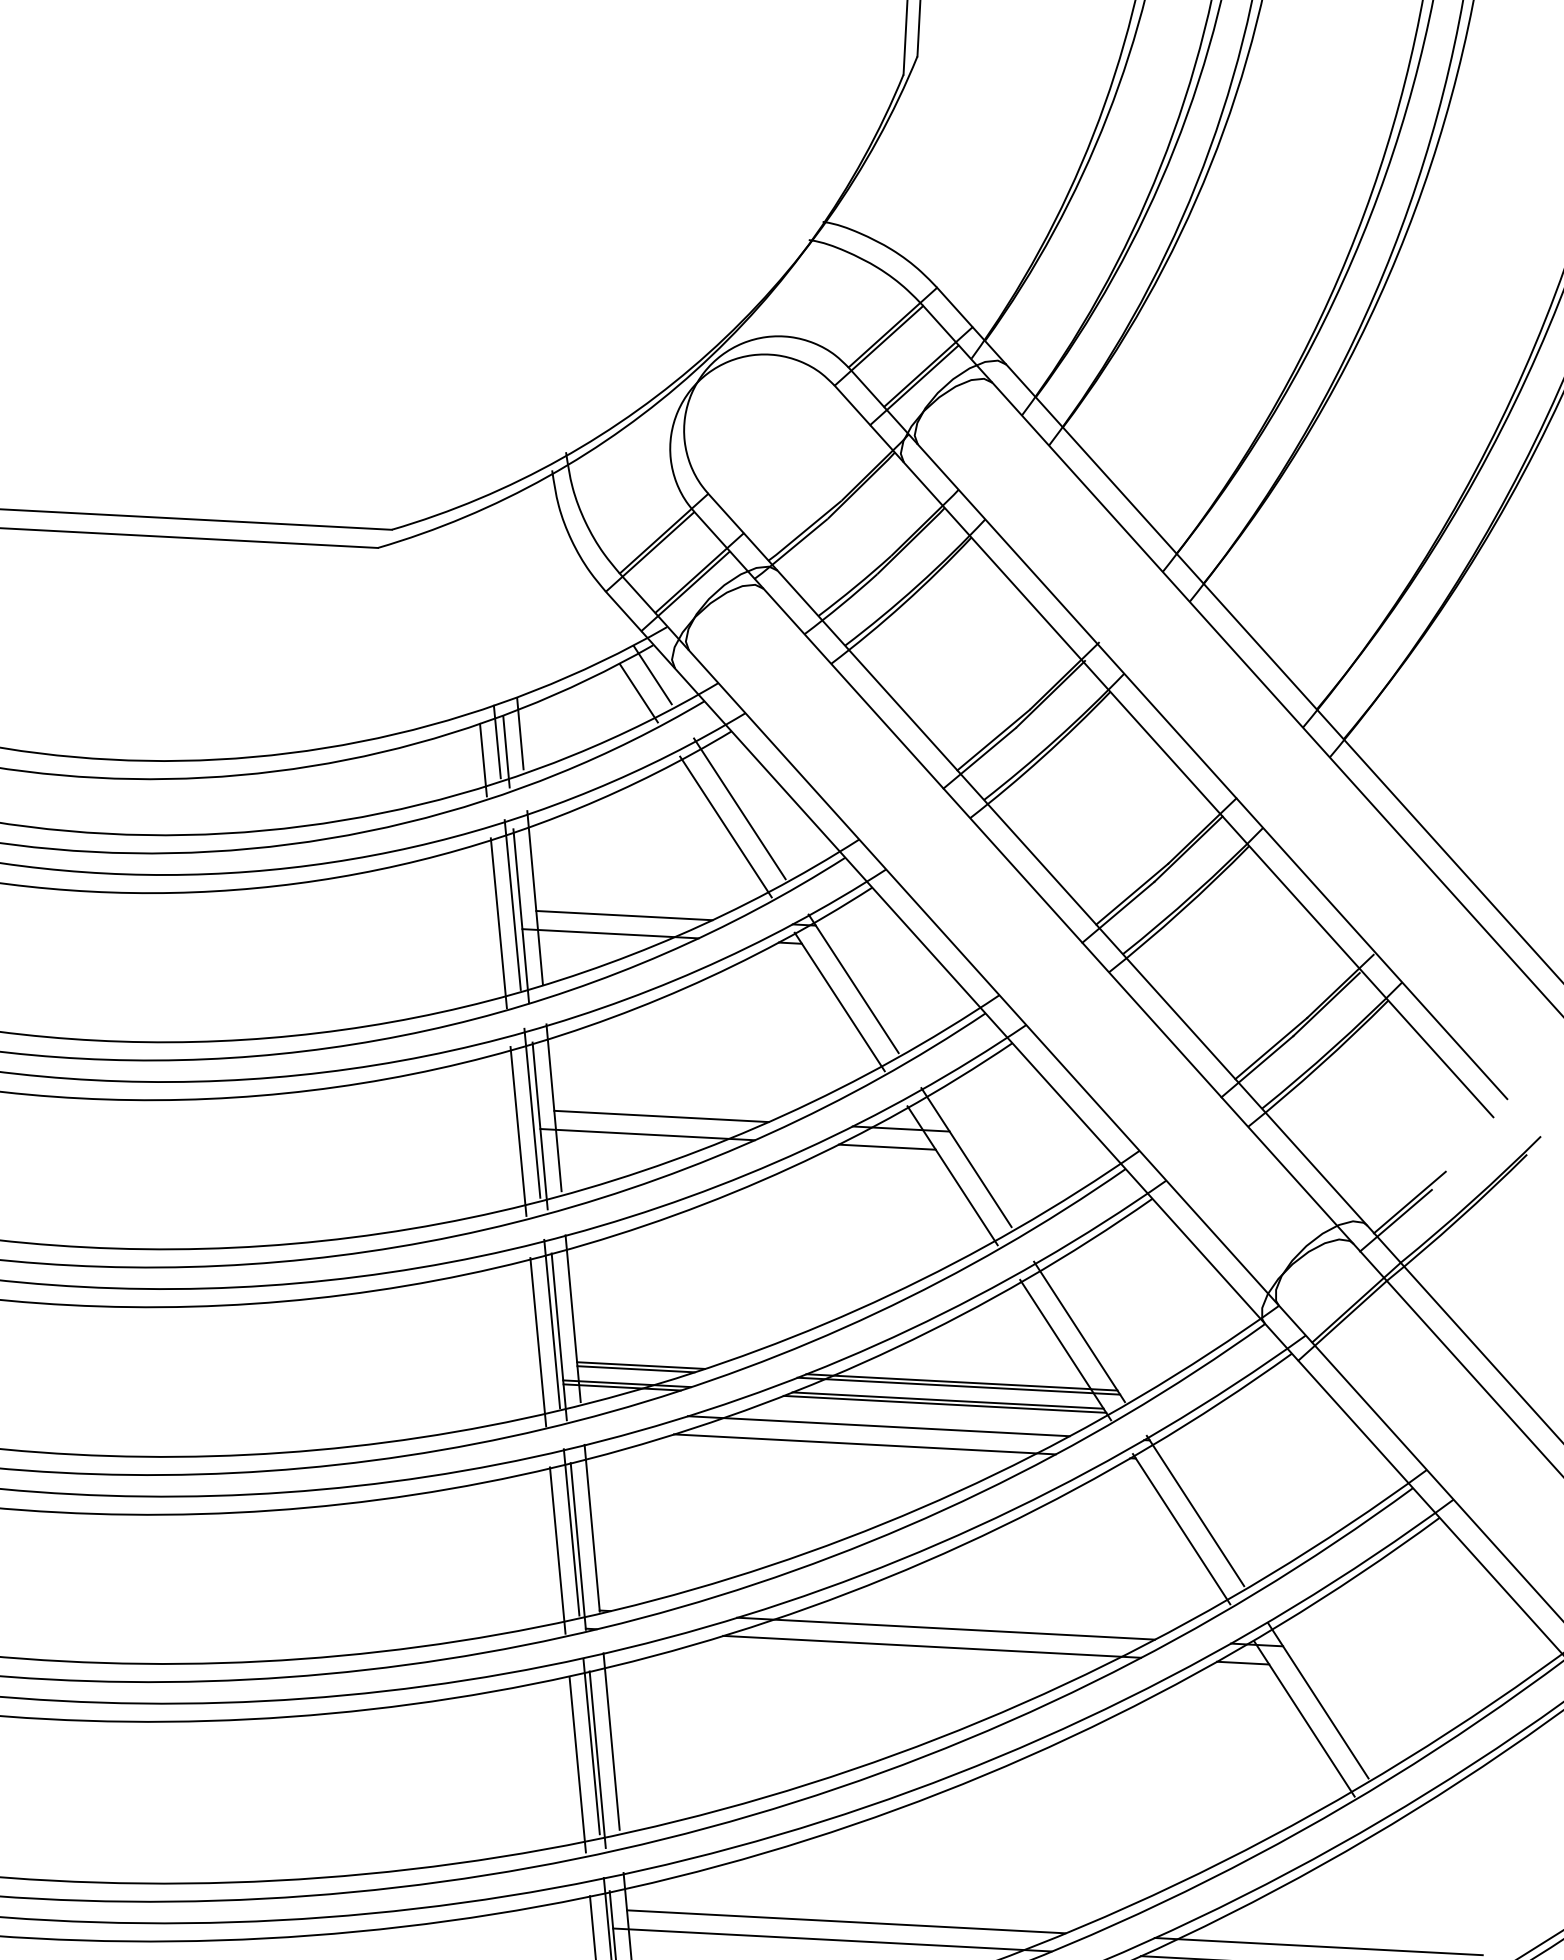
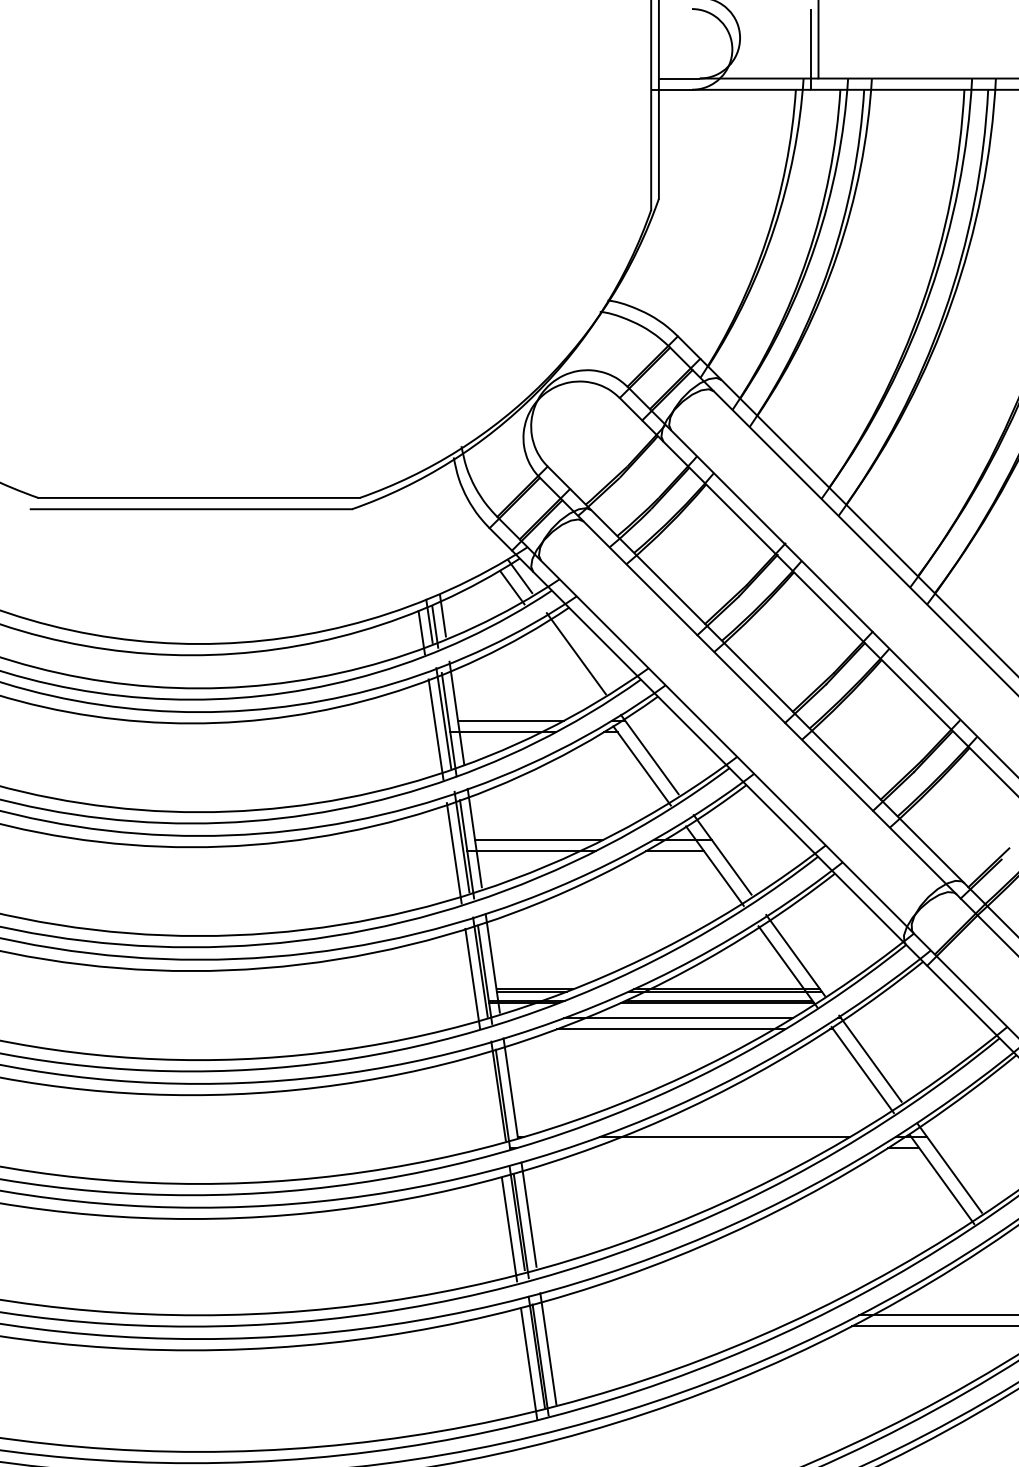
line: (725, 826) -> (568, 664), removed
line: (557, 1549) -> (490, 1101), removed
line: (932, 1647) -> (717, 1148), removed
line: (845, 1922) -> (674, 1315), removed
line: (831, 1940) -> (666, 1326), removed

